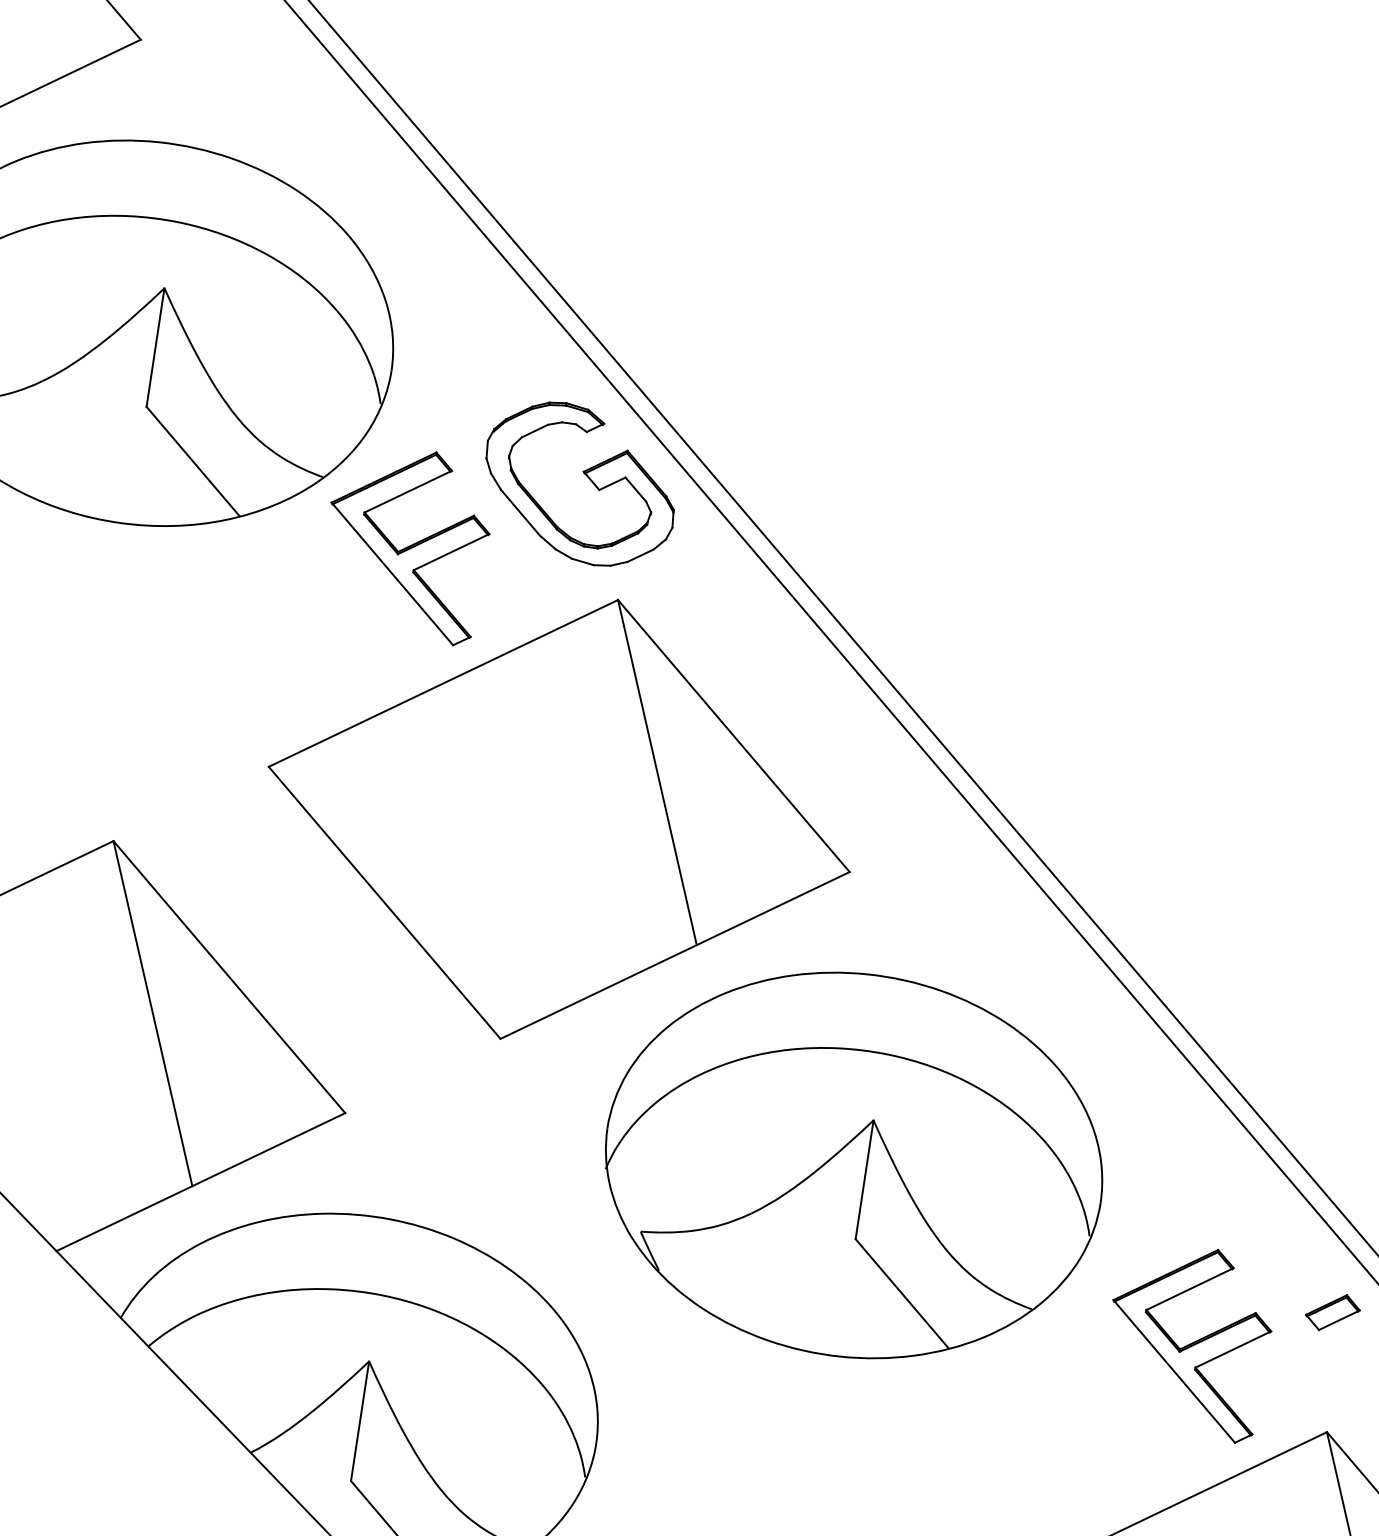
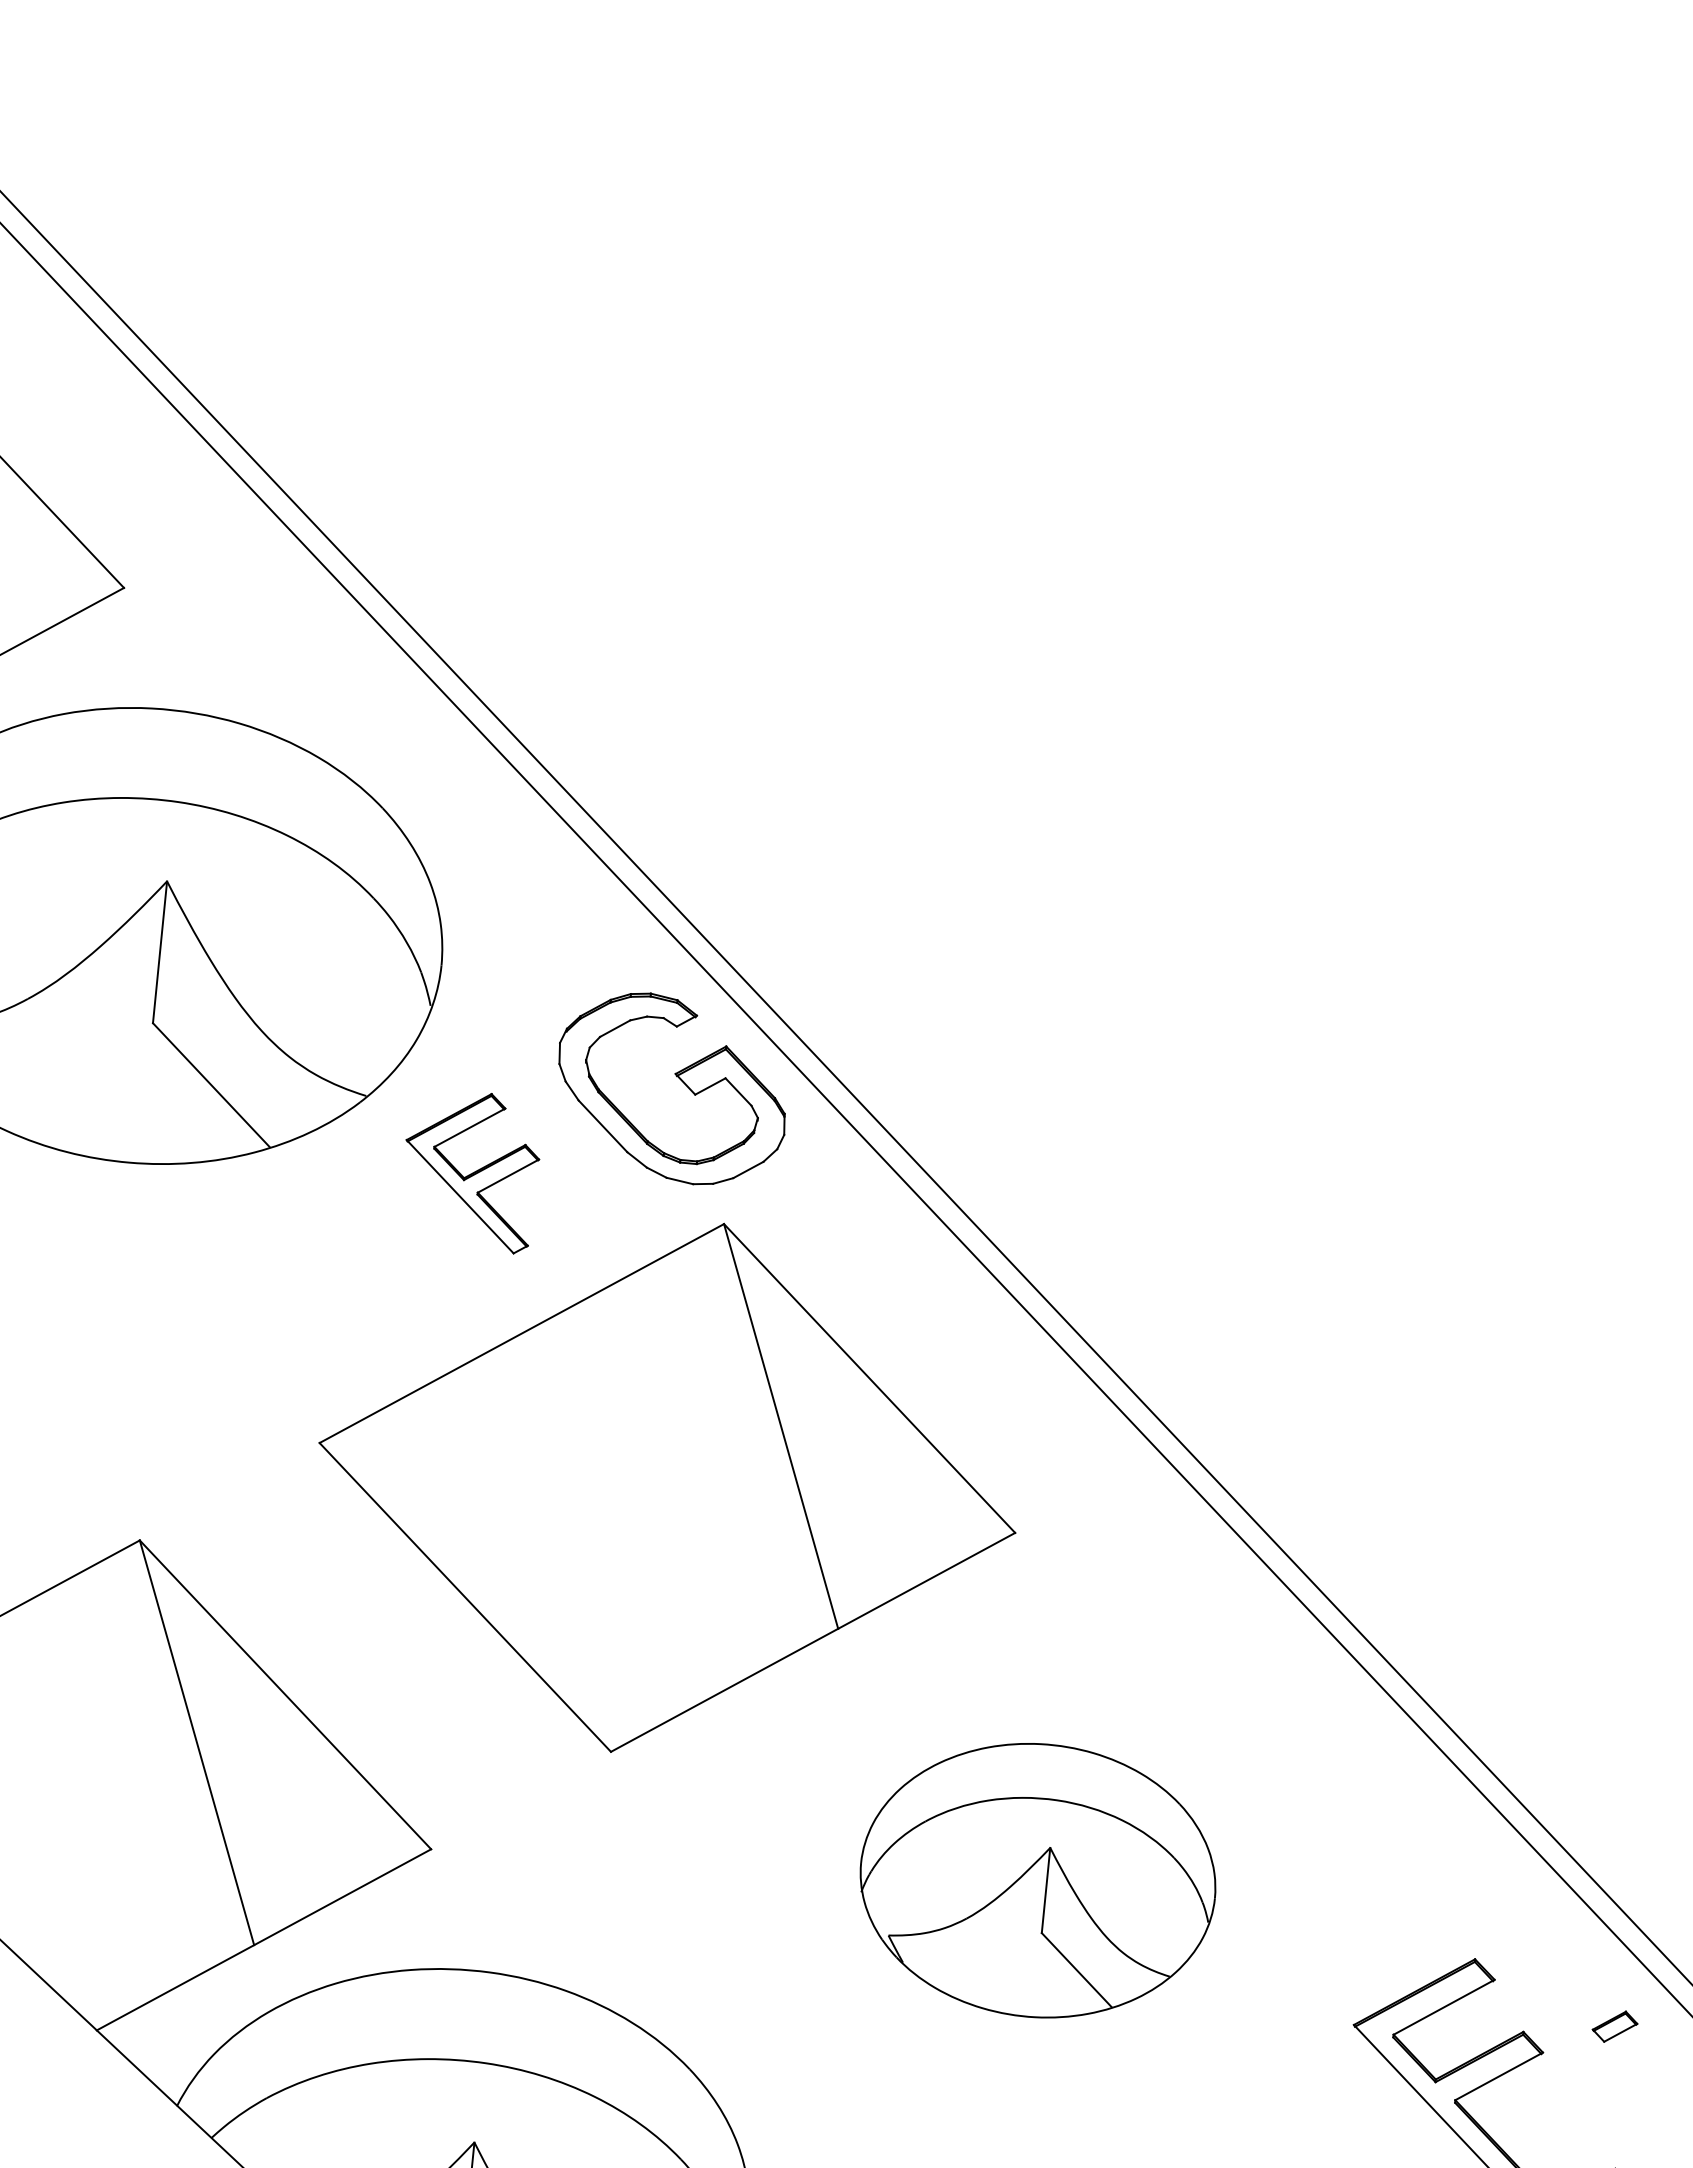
part: (408, 546) -> (472, 1173), size x0.7
part: (853, 1165) -> (1037, 1880), size x0.6
part: (1332, 1312) -> (1614, 2026), size x0.7

